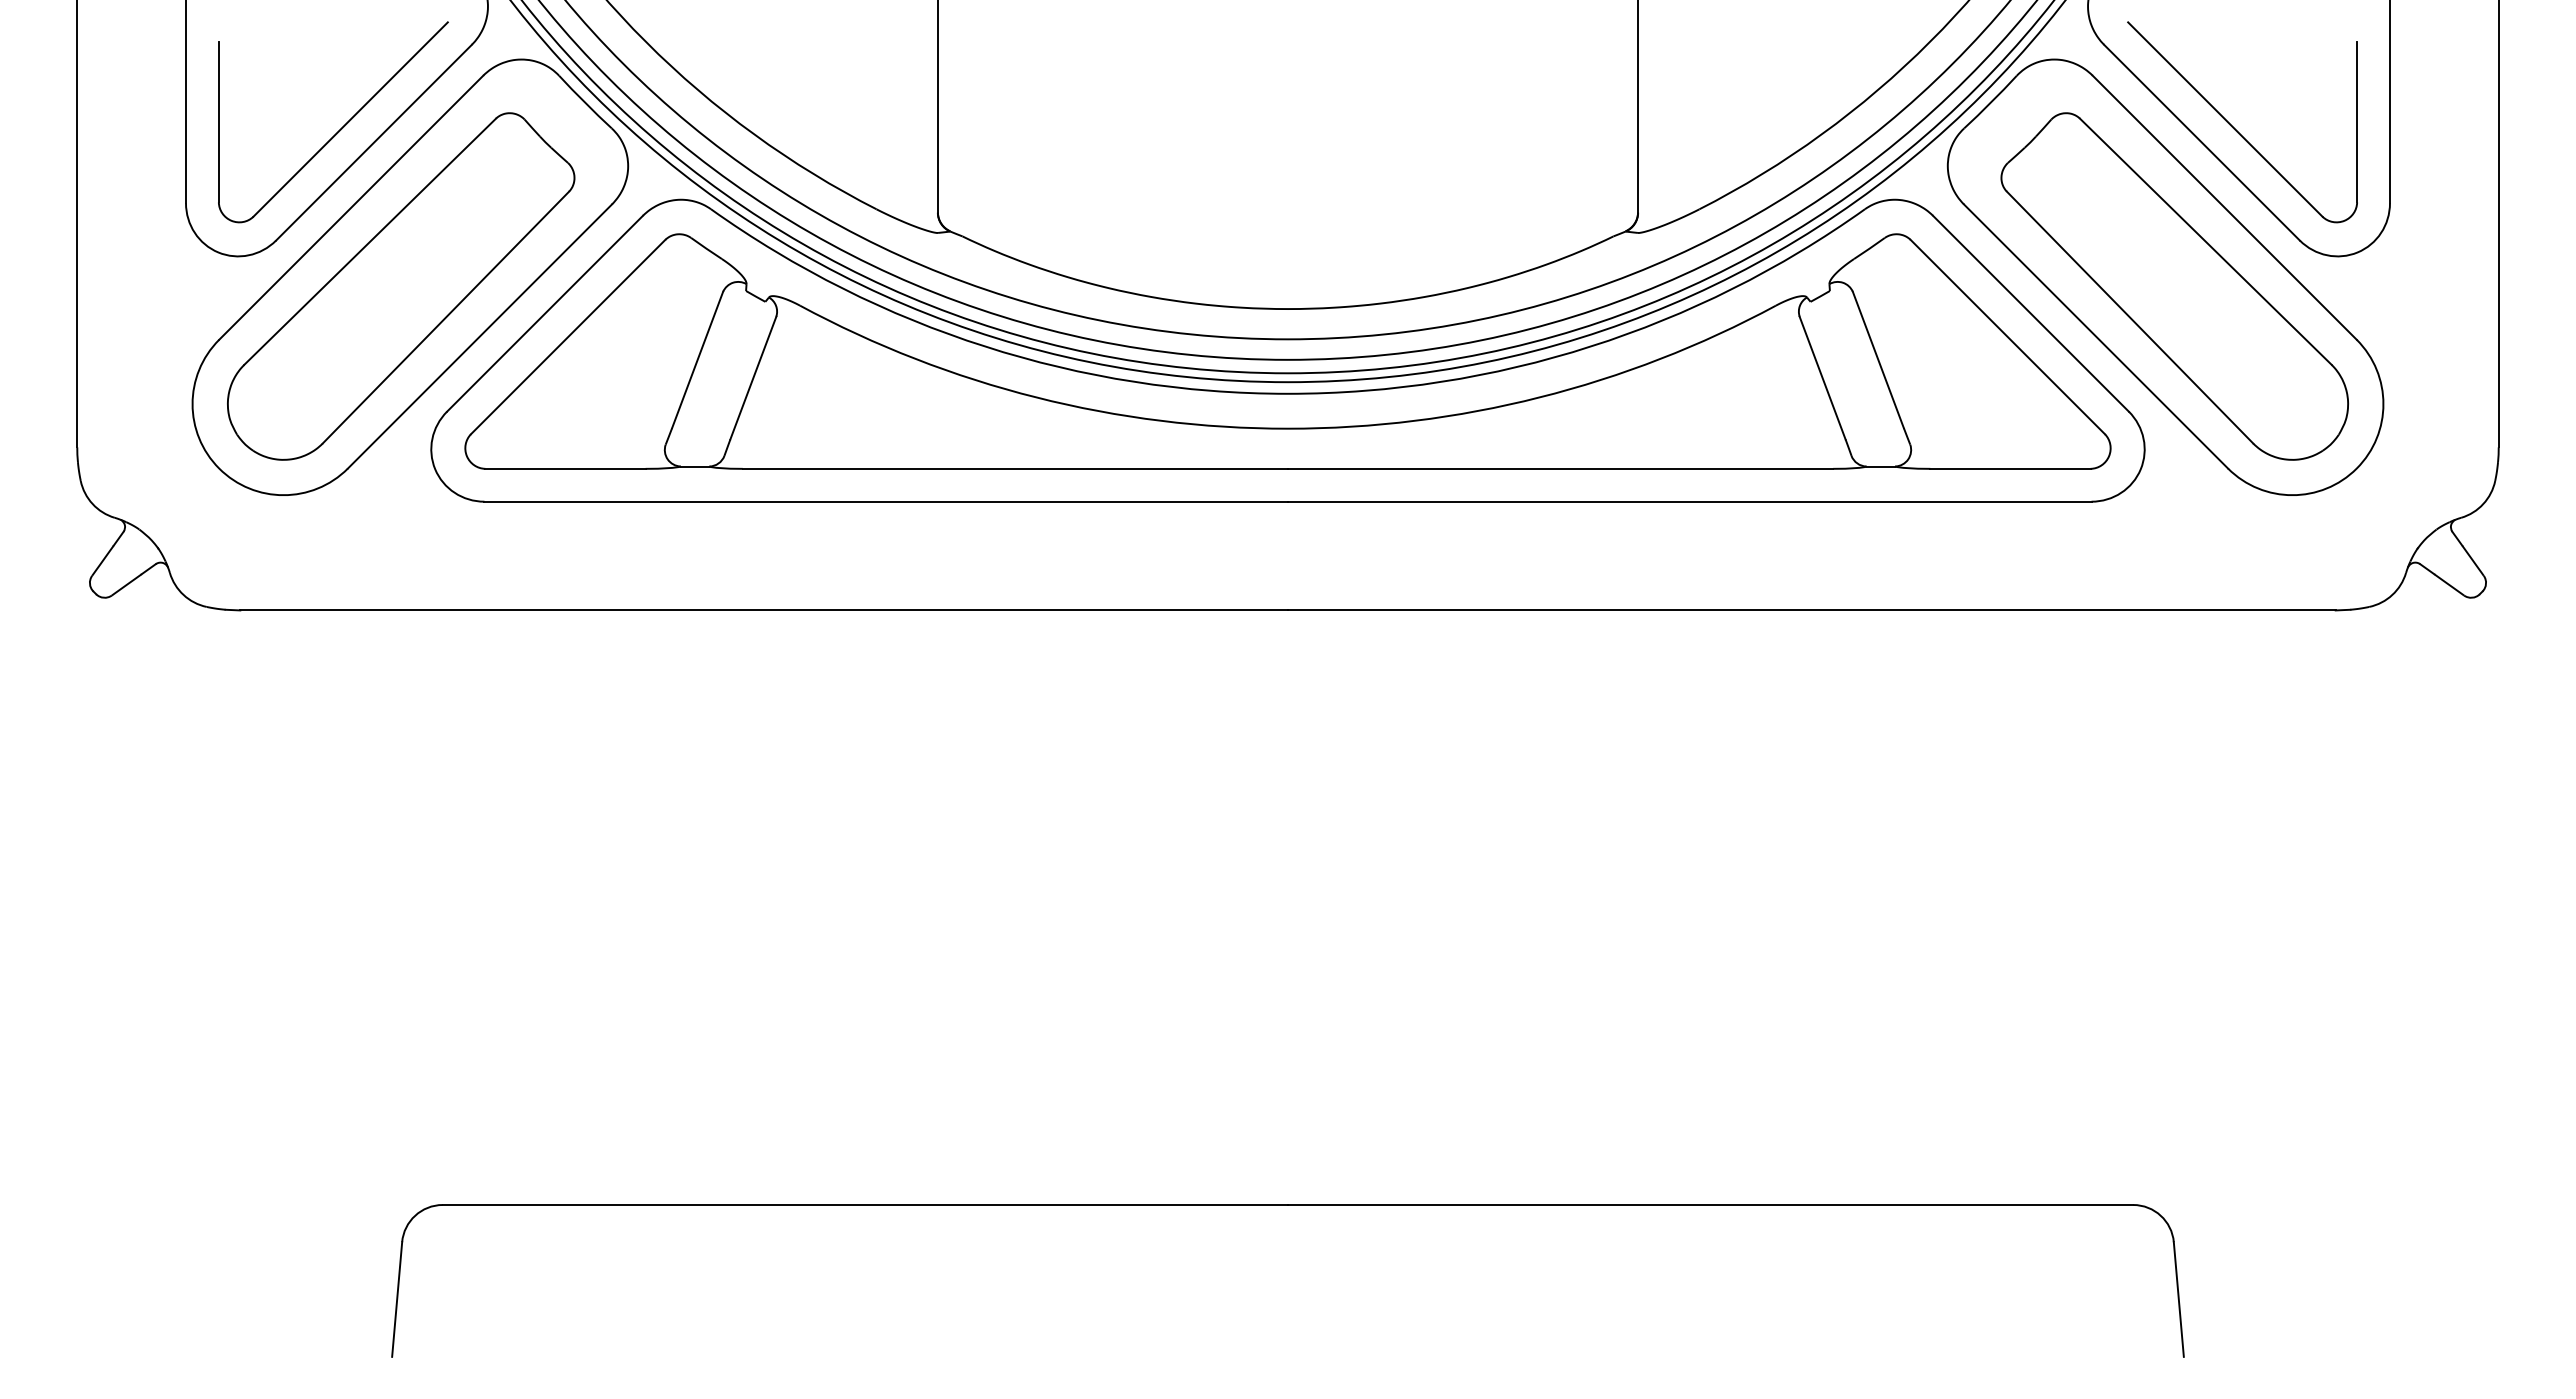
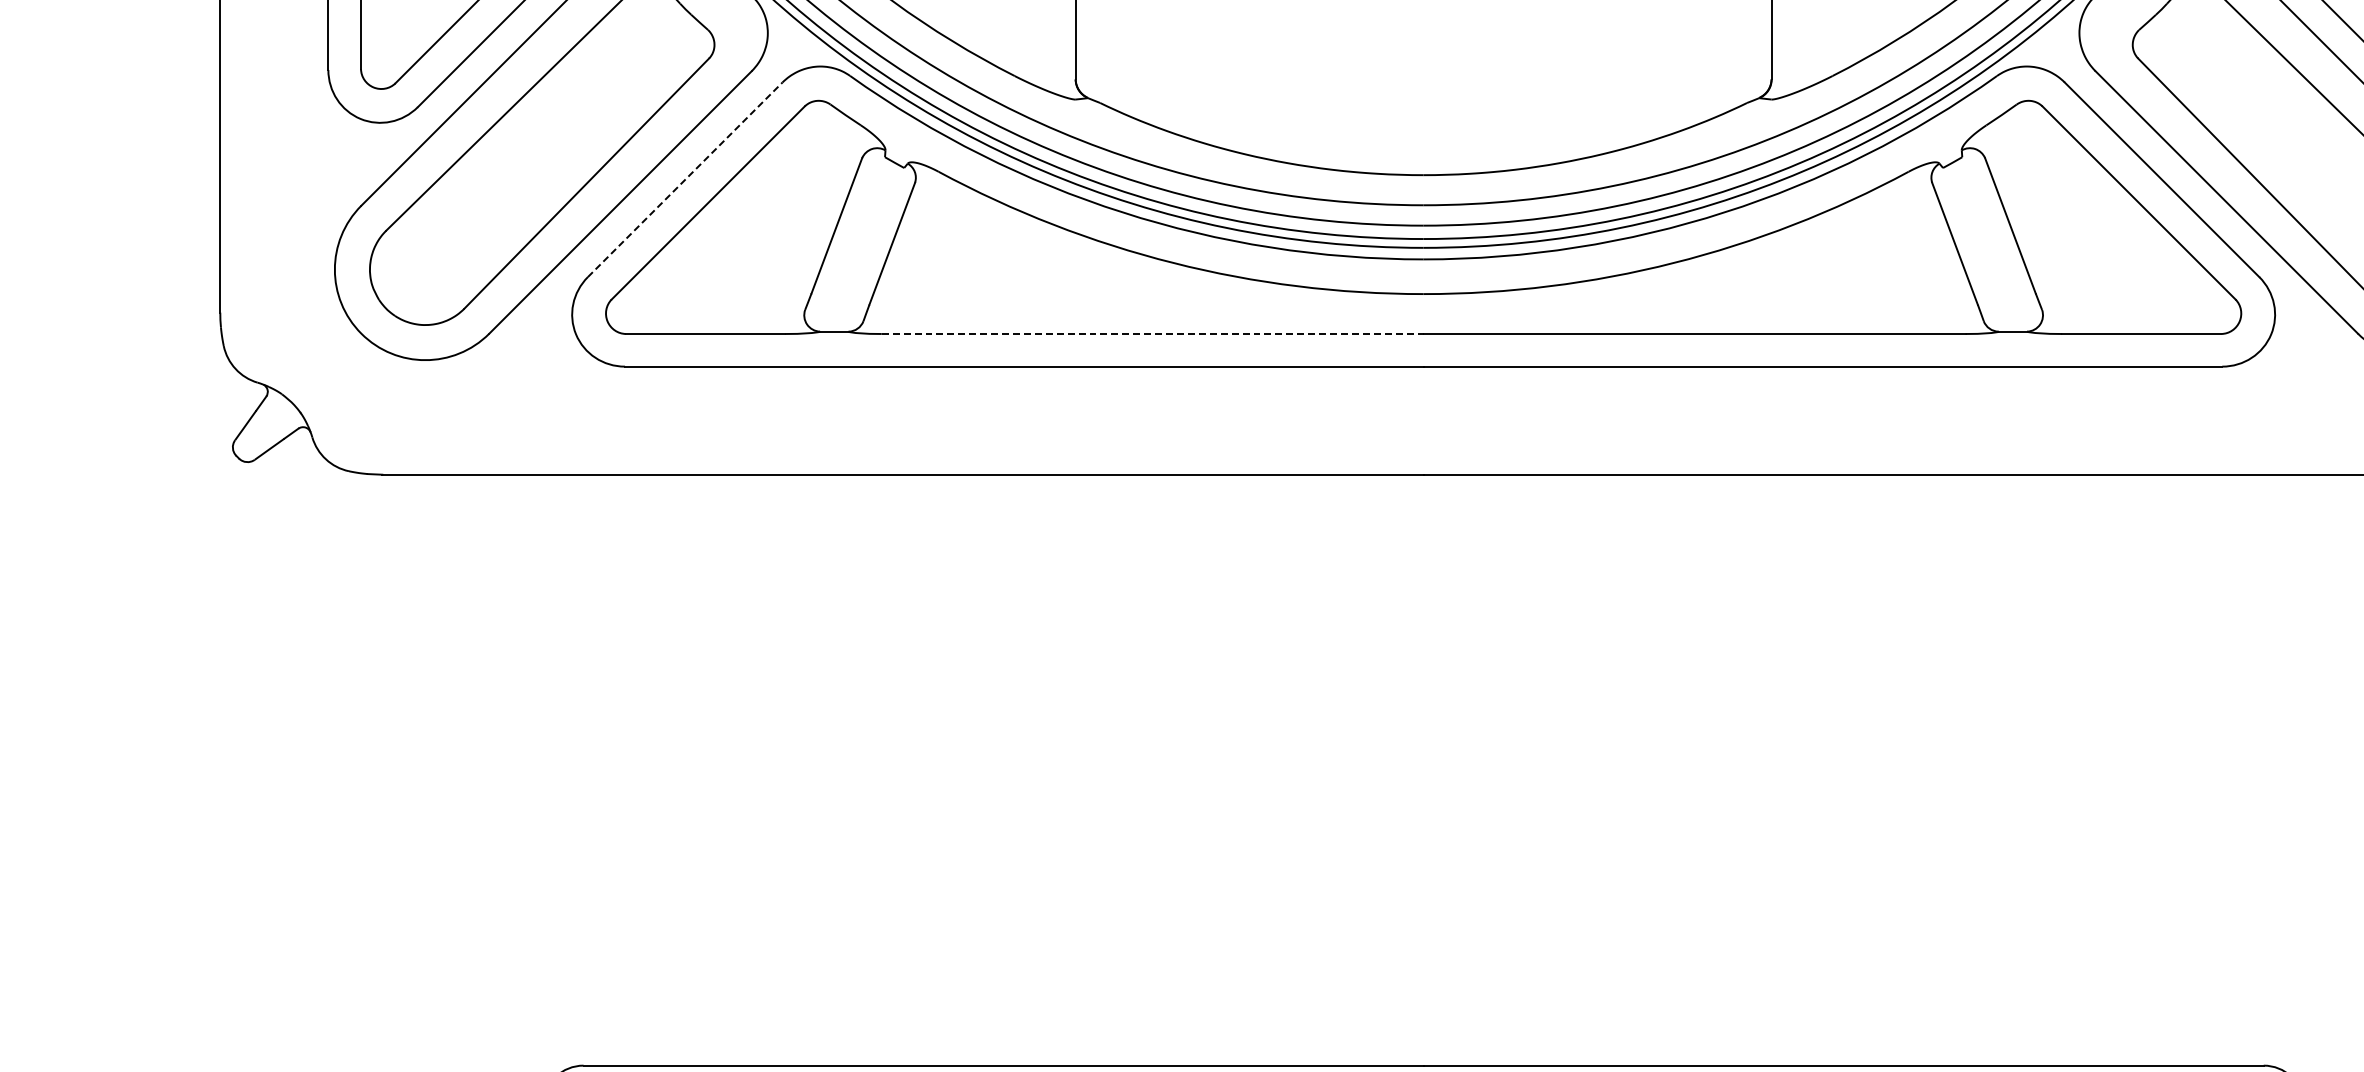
line: (545, 313) -> (685, 179), solid -> dashed
line: (1015, 468) -> (1152, 333), solid -> dashed

